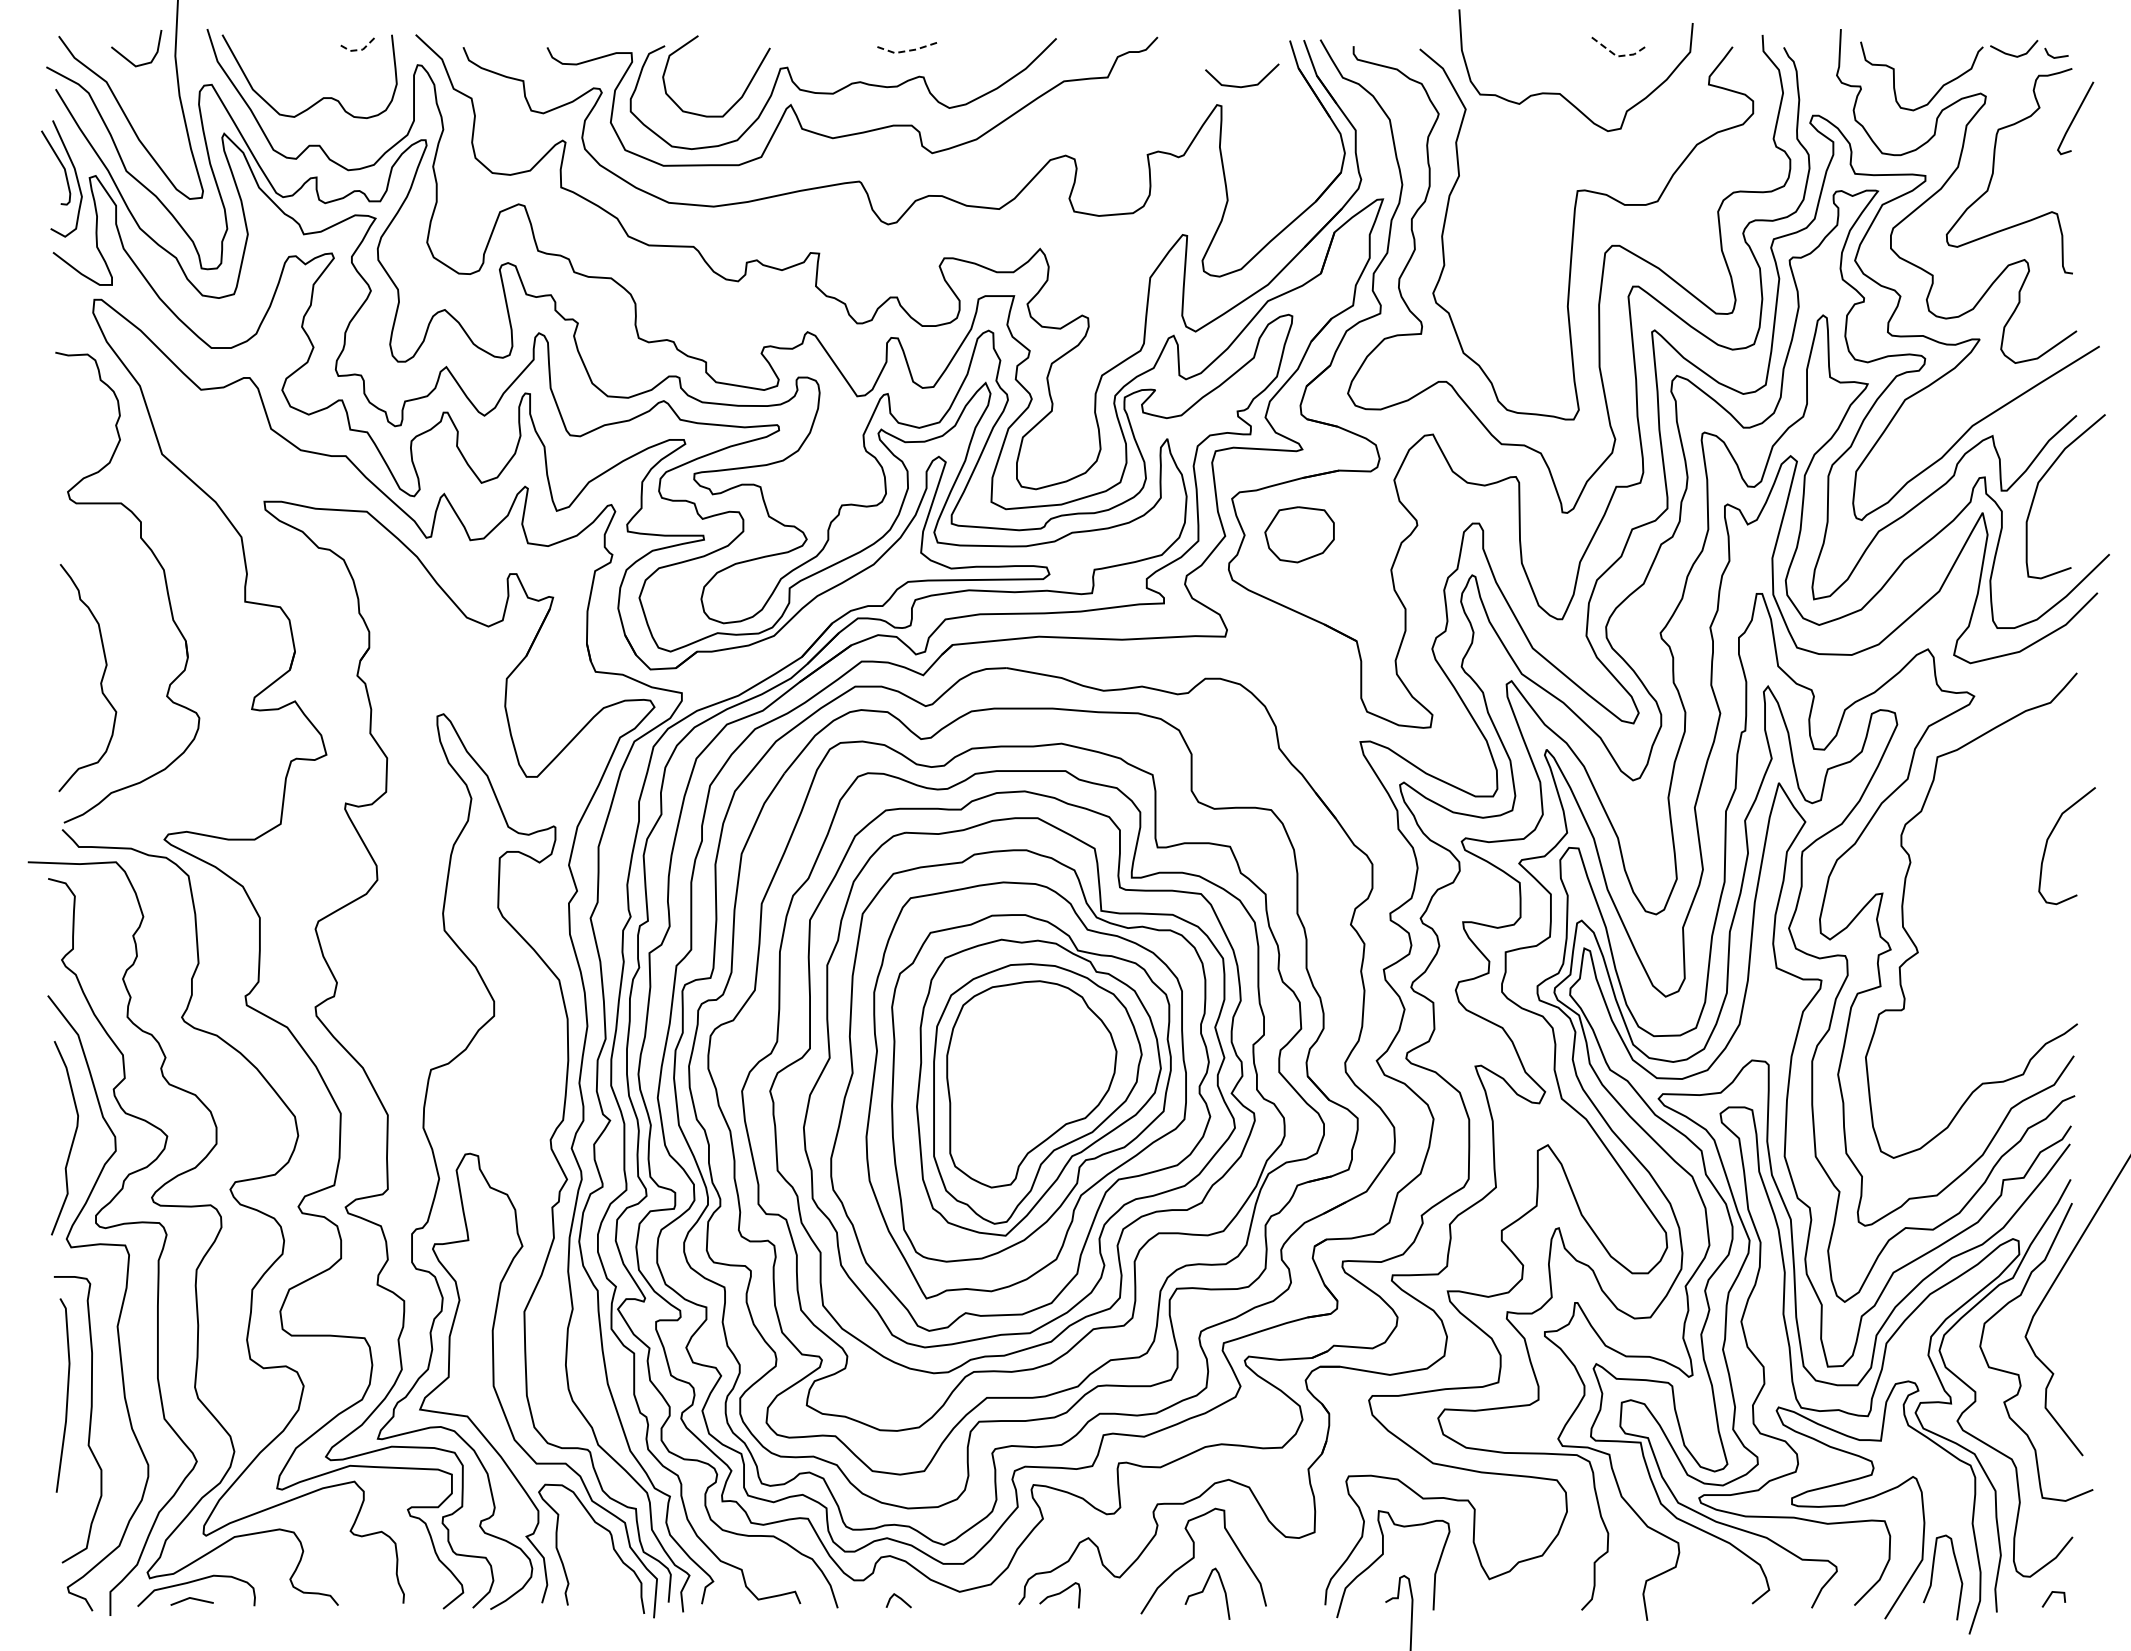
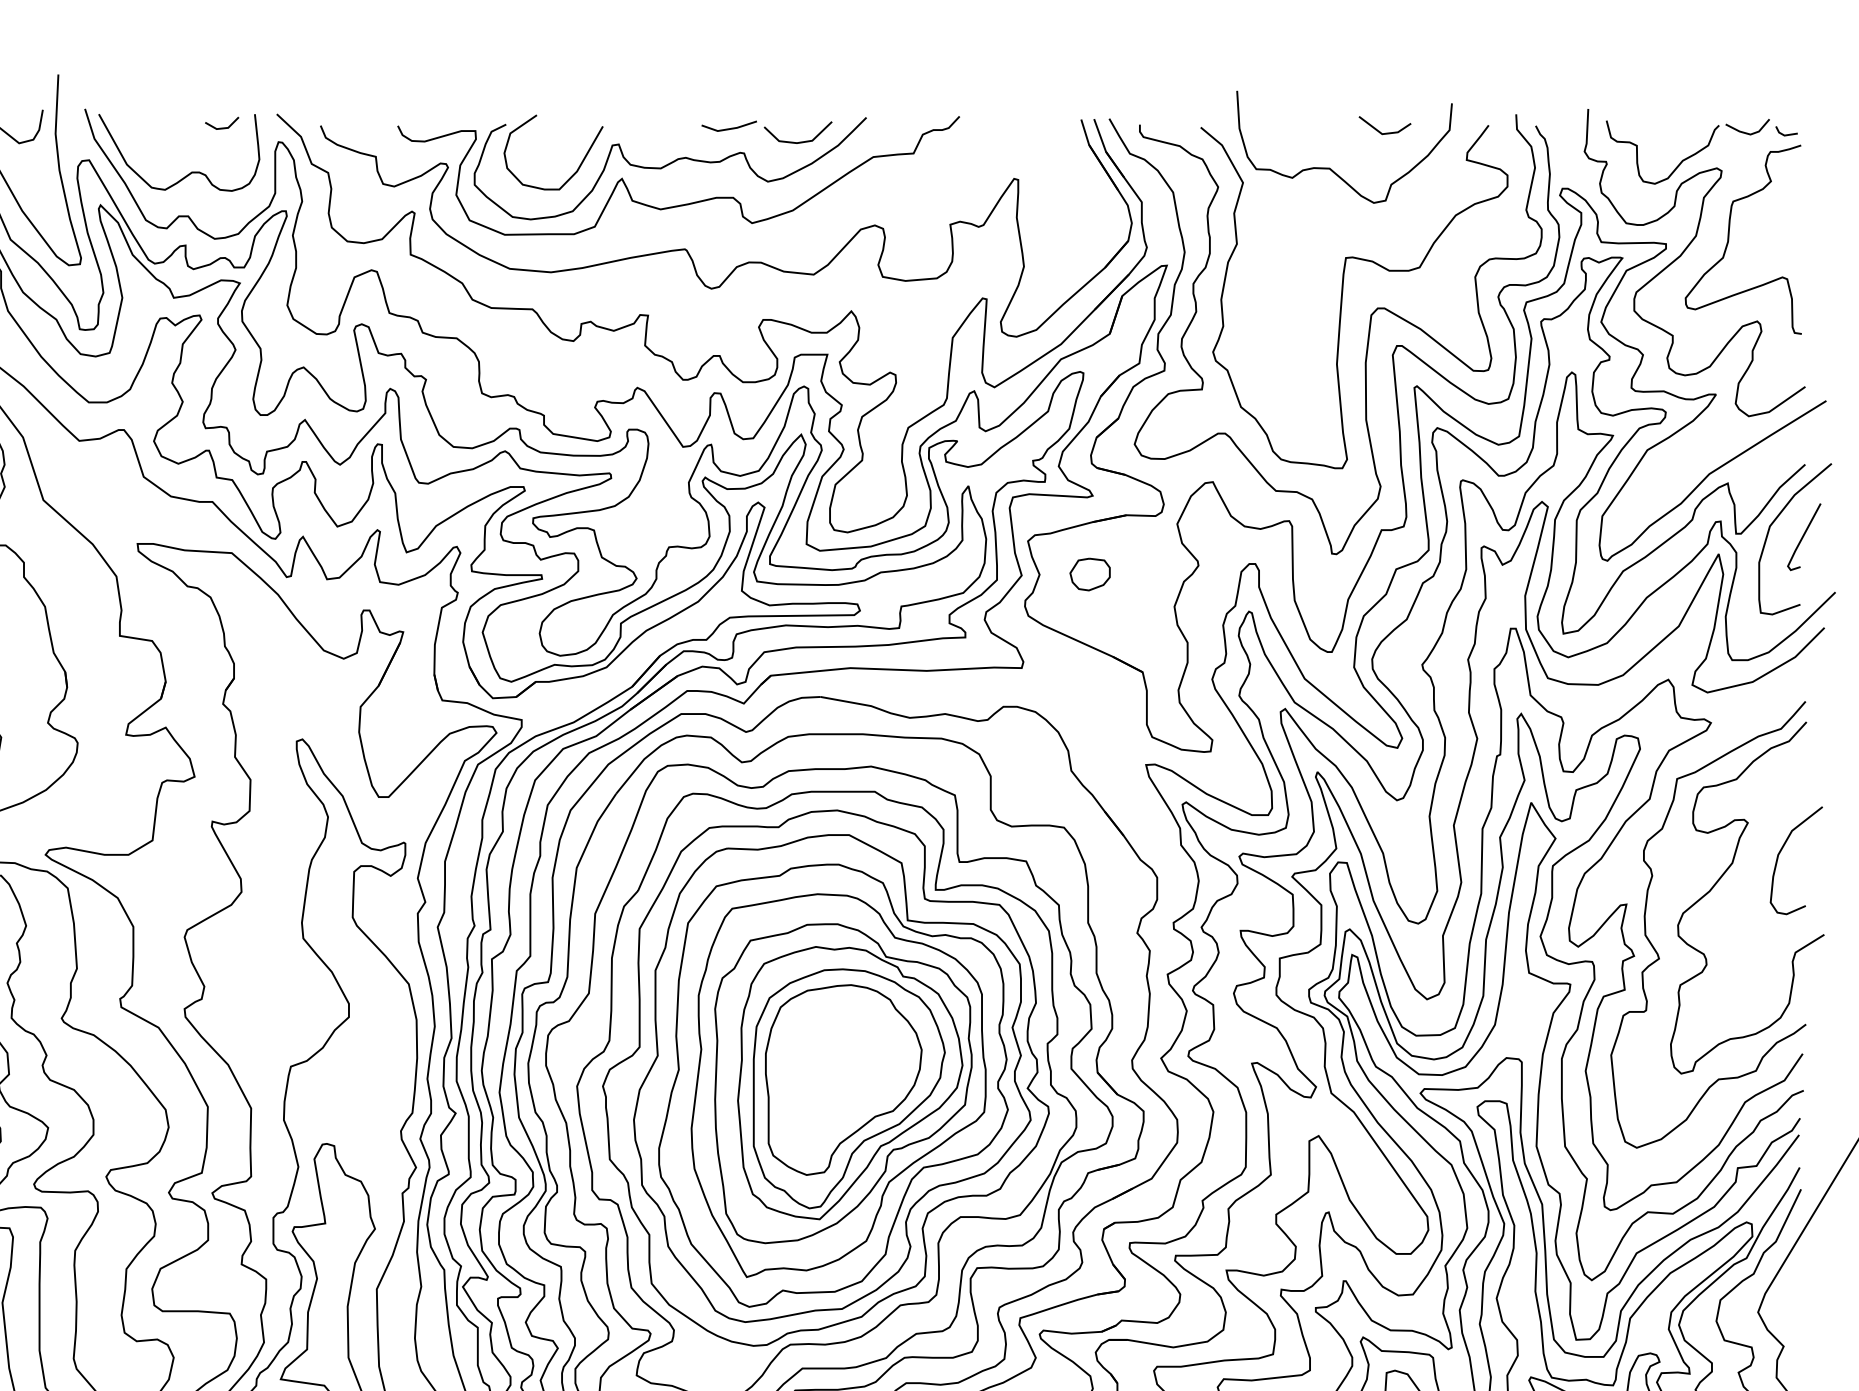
line: (357, 50) -> (223, 128), dashed -> solid
line: (907, 51) -> (729, 129), dashed -> solid
line: (1618, 56) -> (1383, 134), dashed -> solid
line: (1244, 85) -> (800, 141), moved
line: (2075, 117) -> (1804, 536), moved
part: (1299, 535) -> (1090, 574), size x0.62
curve: (1985, 865) -> (1721, 878), added

